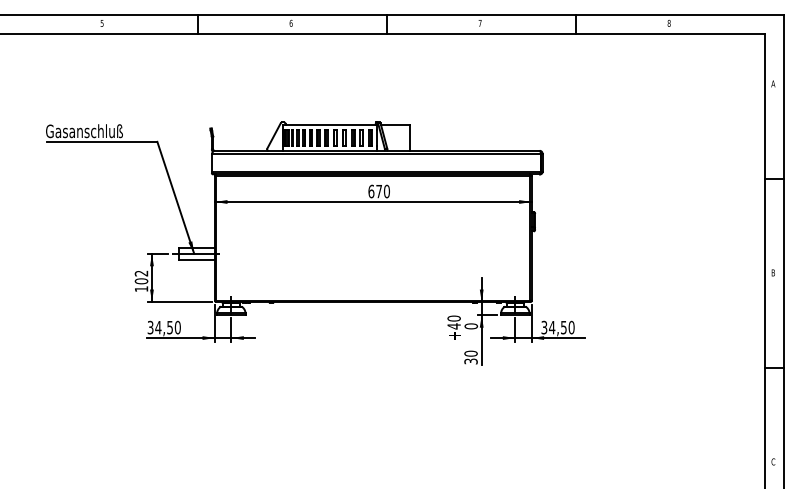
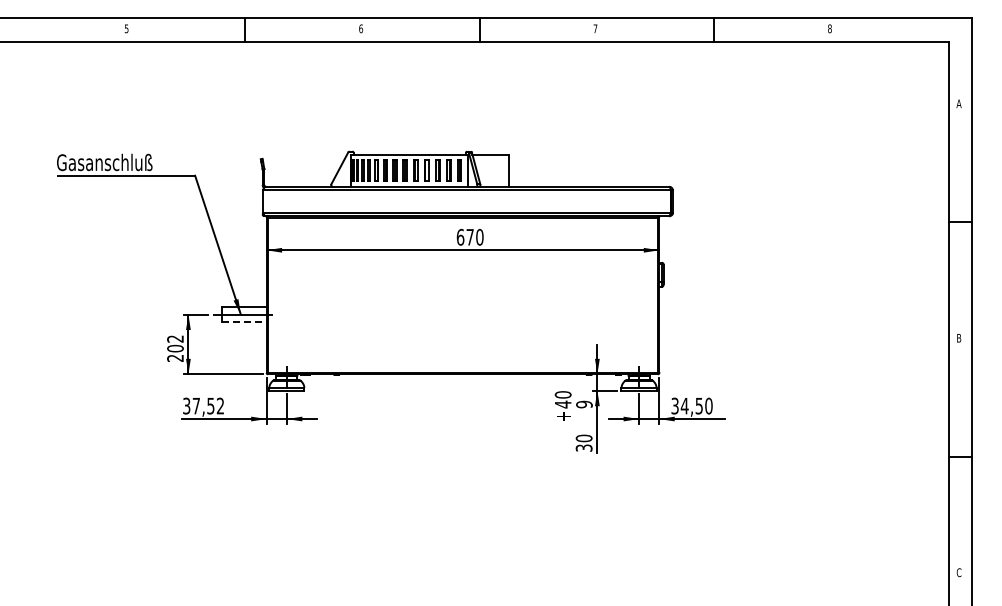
line: (197, 259) -> (244, 321), solid -> dashed
text: (141, 289) -> (175, 358), 102 -> 202
text: (471, 326) -> (584, 404), 0 -> 9
text: (168, 327) -> (208, 405), 34,50 -> 37,52

